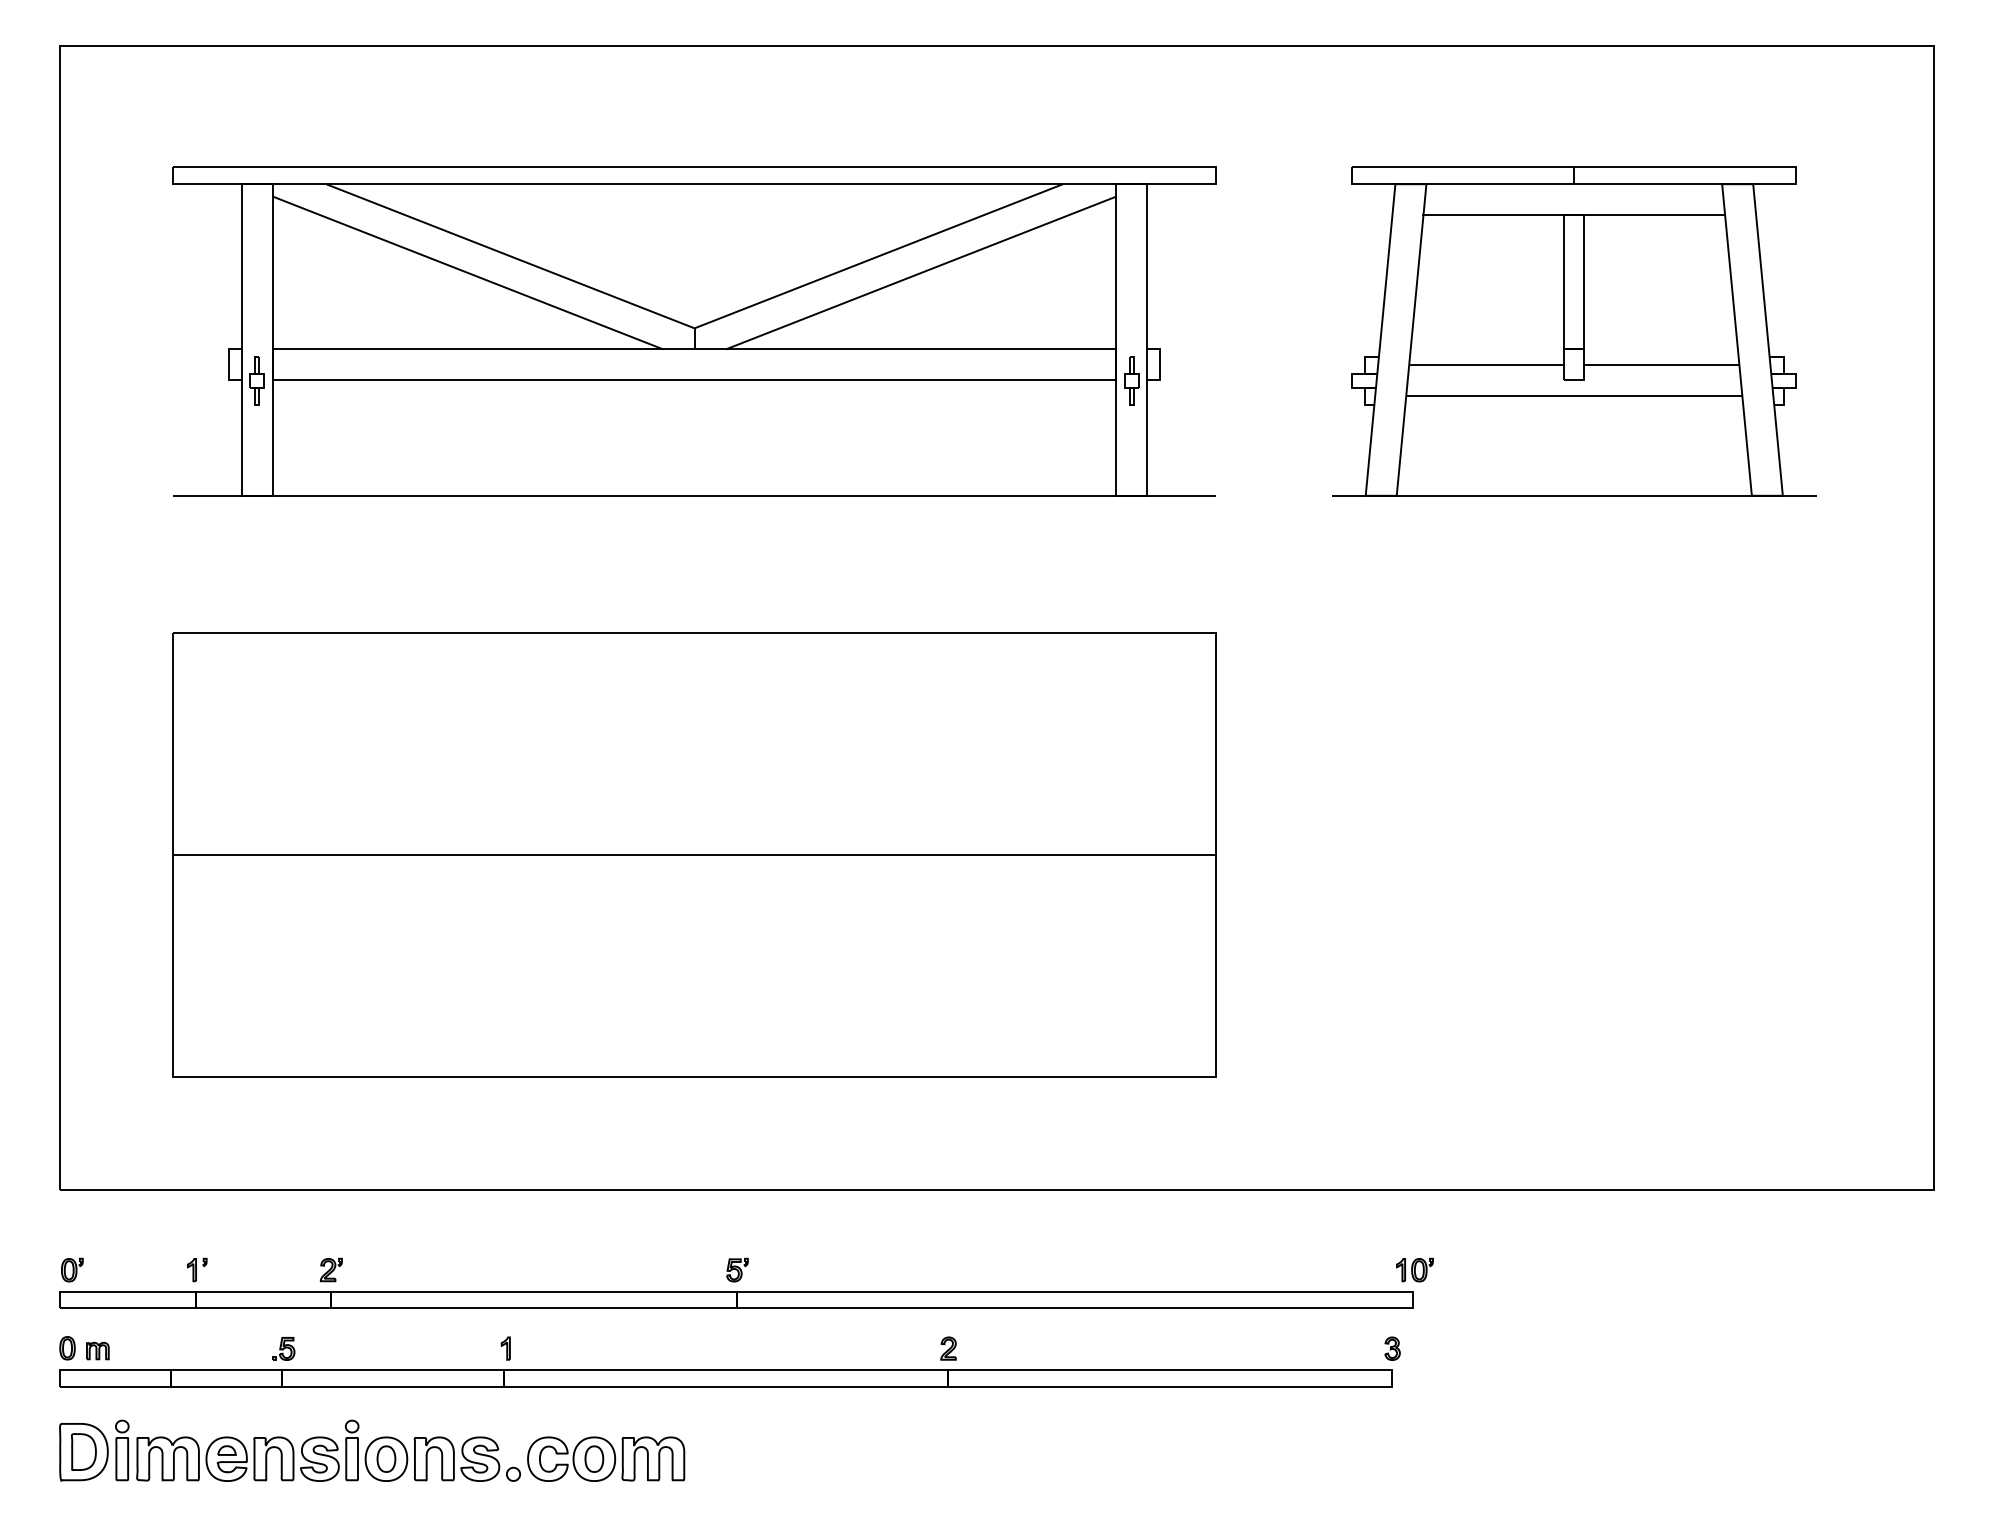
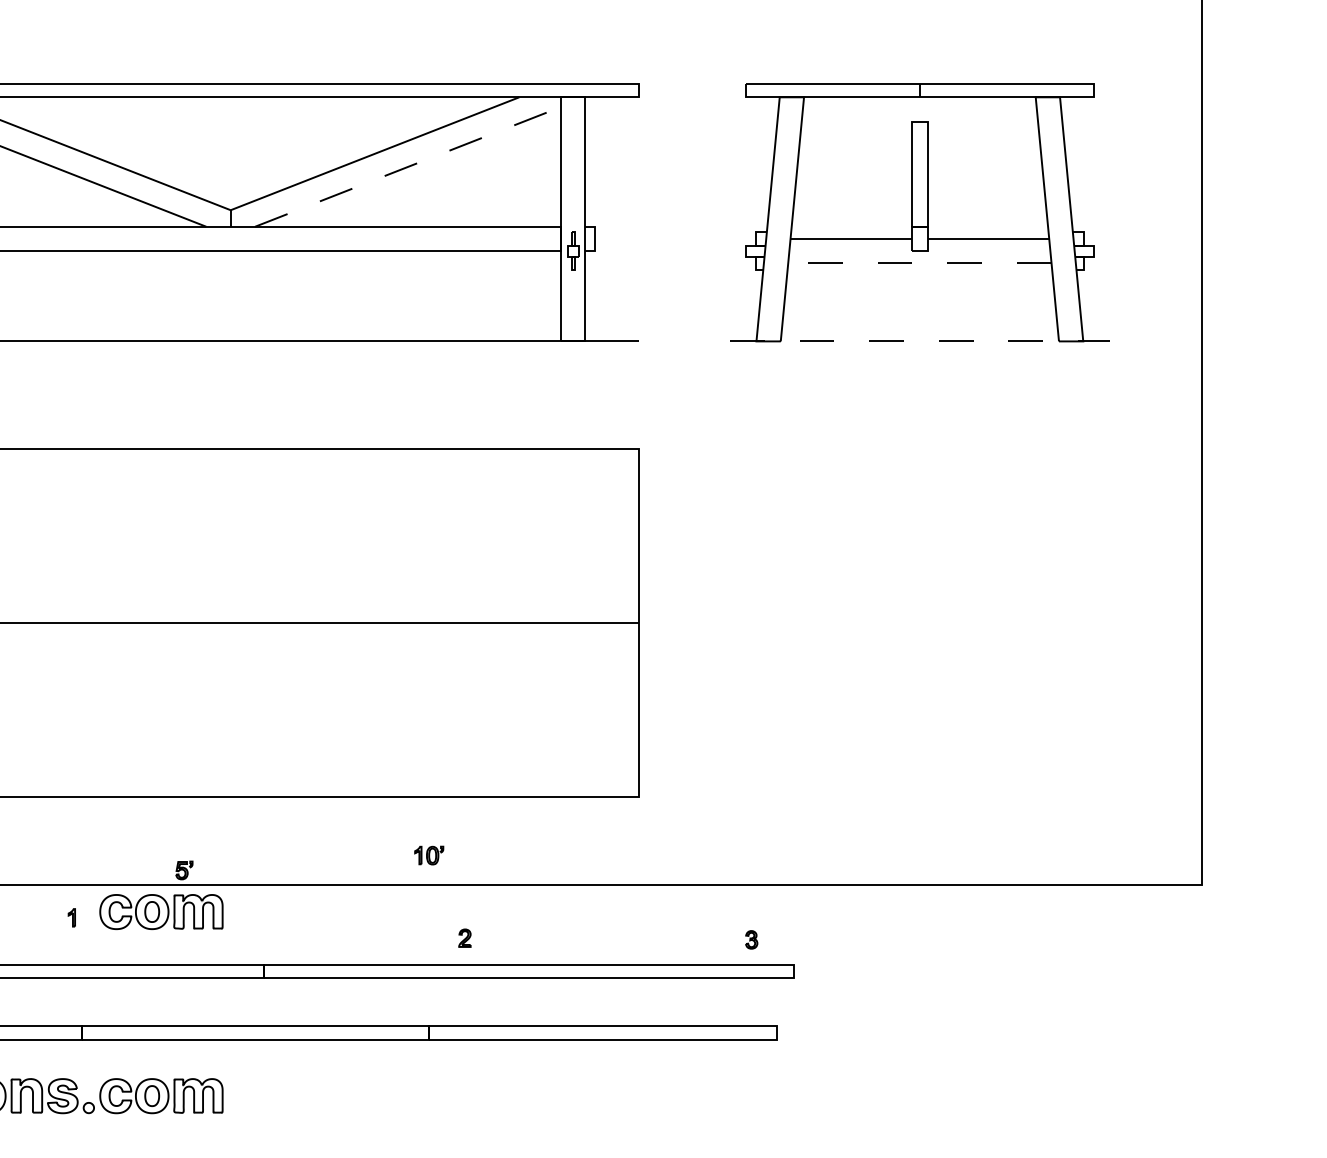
line: (1574, 215) -> (920, 121), removed
line: (921, 273) -> (408, 167), solid -> dashed
line: (1573, 396) -> (919, 263), solid -> dashed
line: (1574, 495) -> (920, 341), solid -> dashed
part: (606, 1223) -> (161, 911), added
part: (737, 1269) -> (184, 869), moved
part: (1414, 1269) -> (428, 855), moved
part: (505, 1348) -> (71, 917), moved
part: (948, 1348) -> (464, 938), moved
part: (1392, 1348) -> (751, 939), moved

